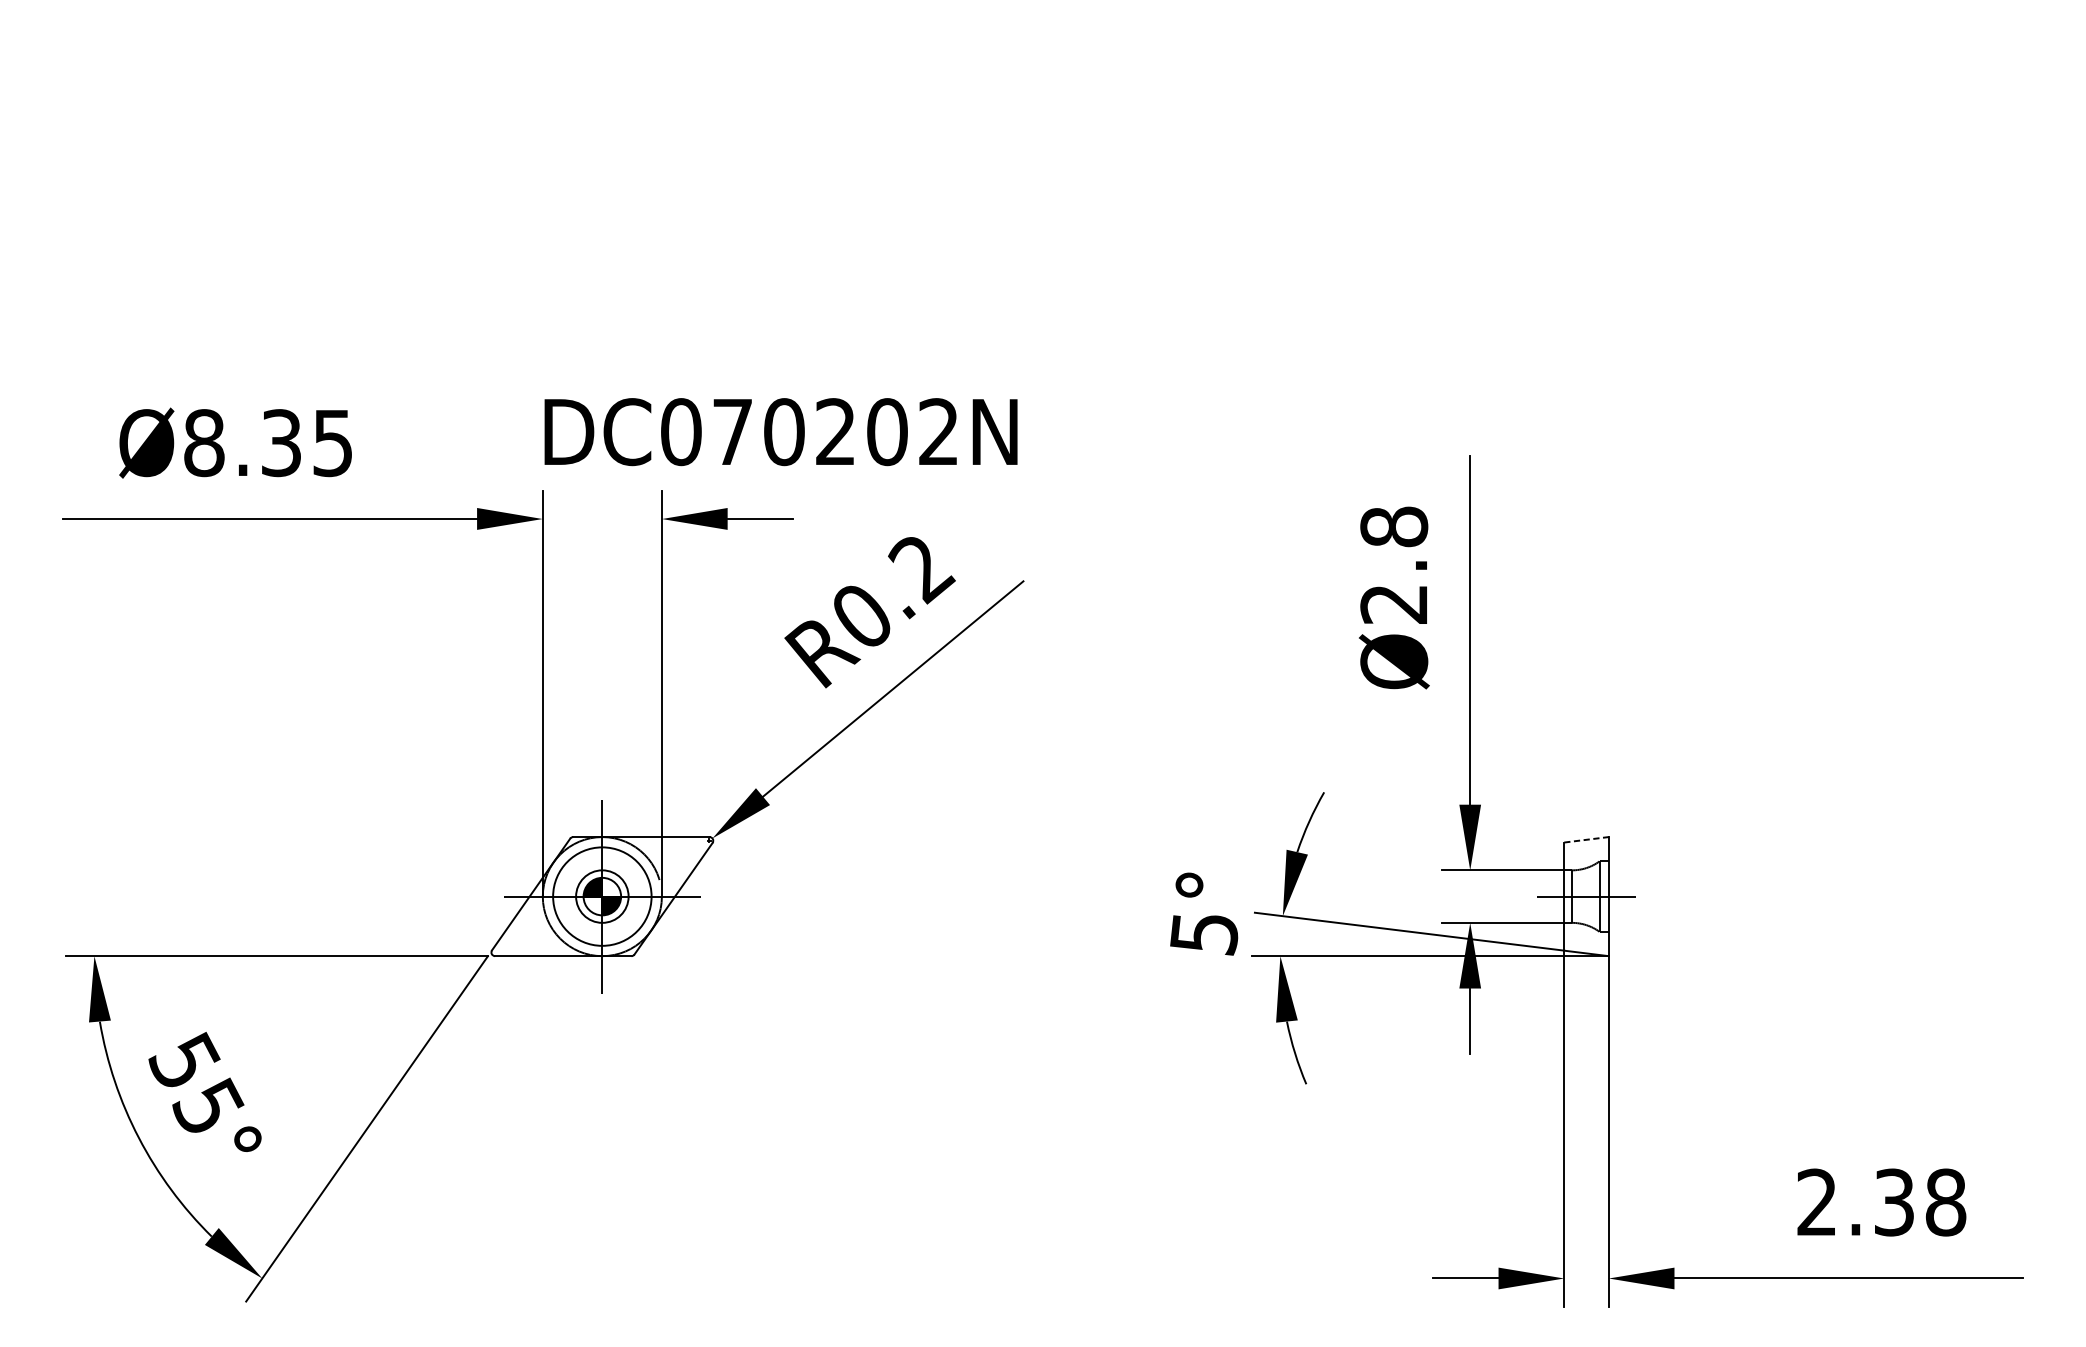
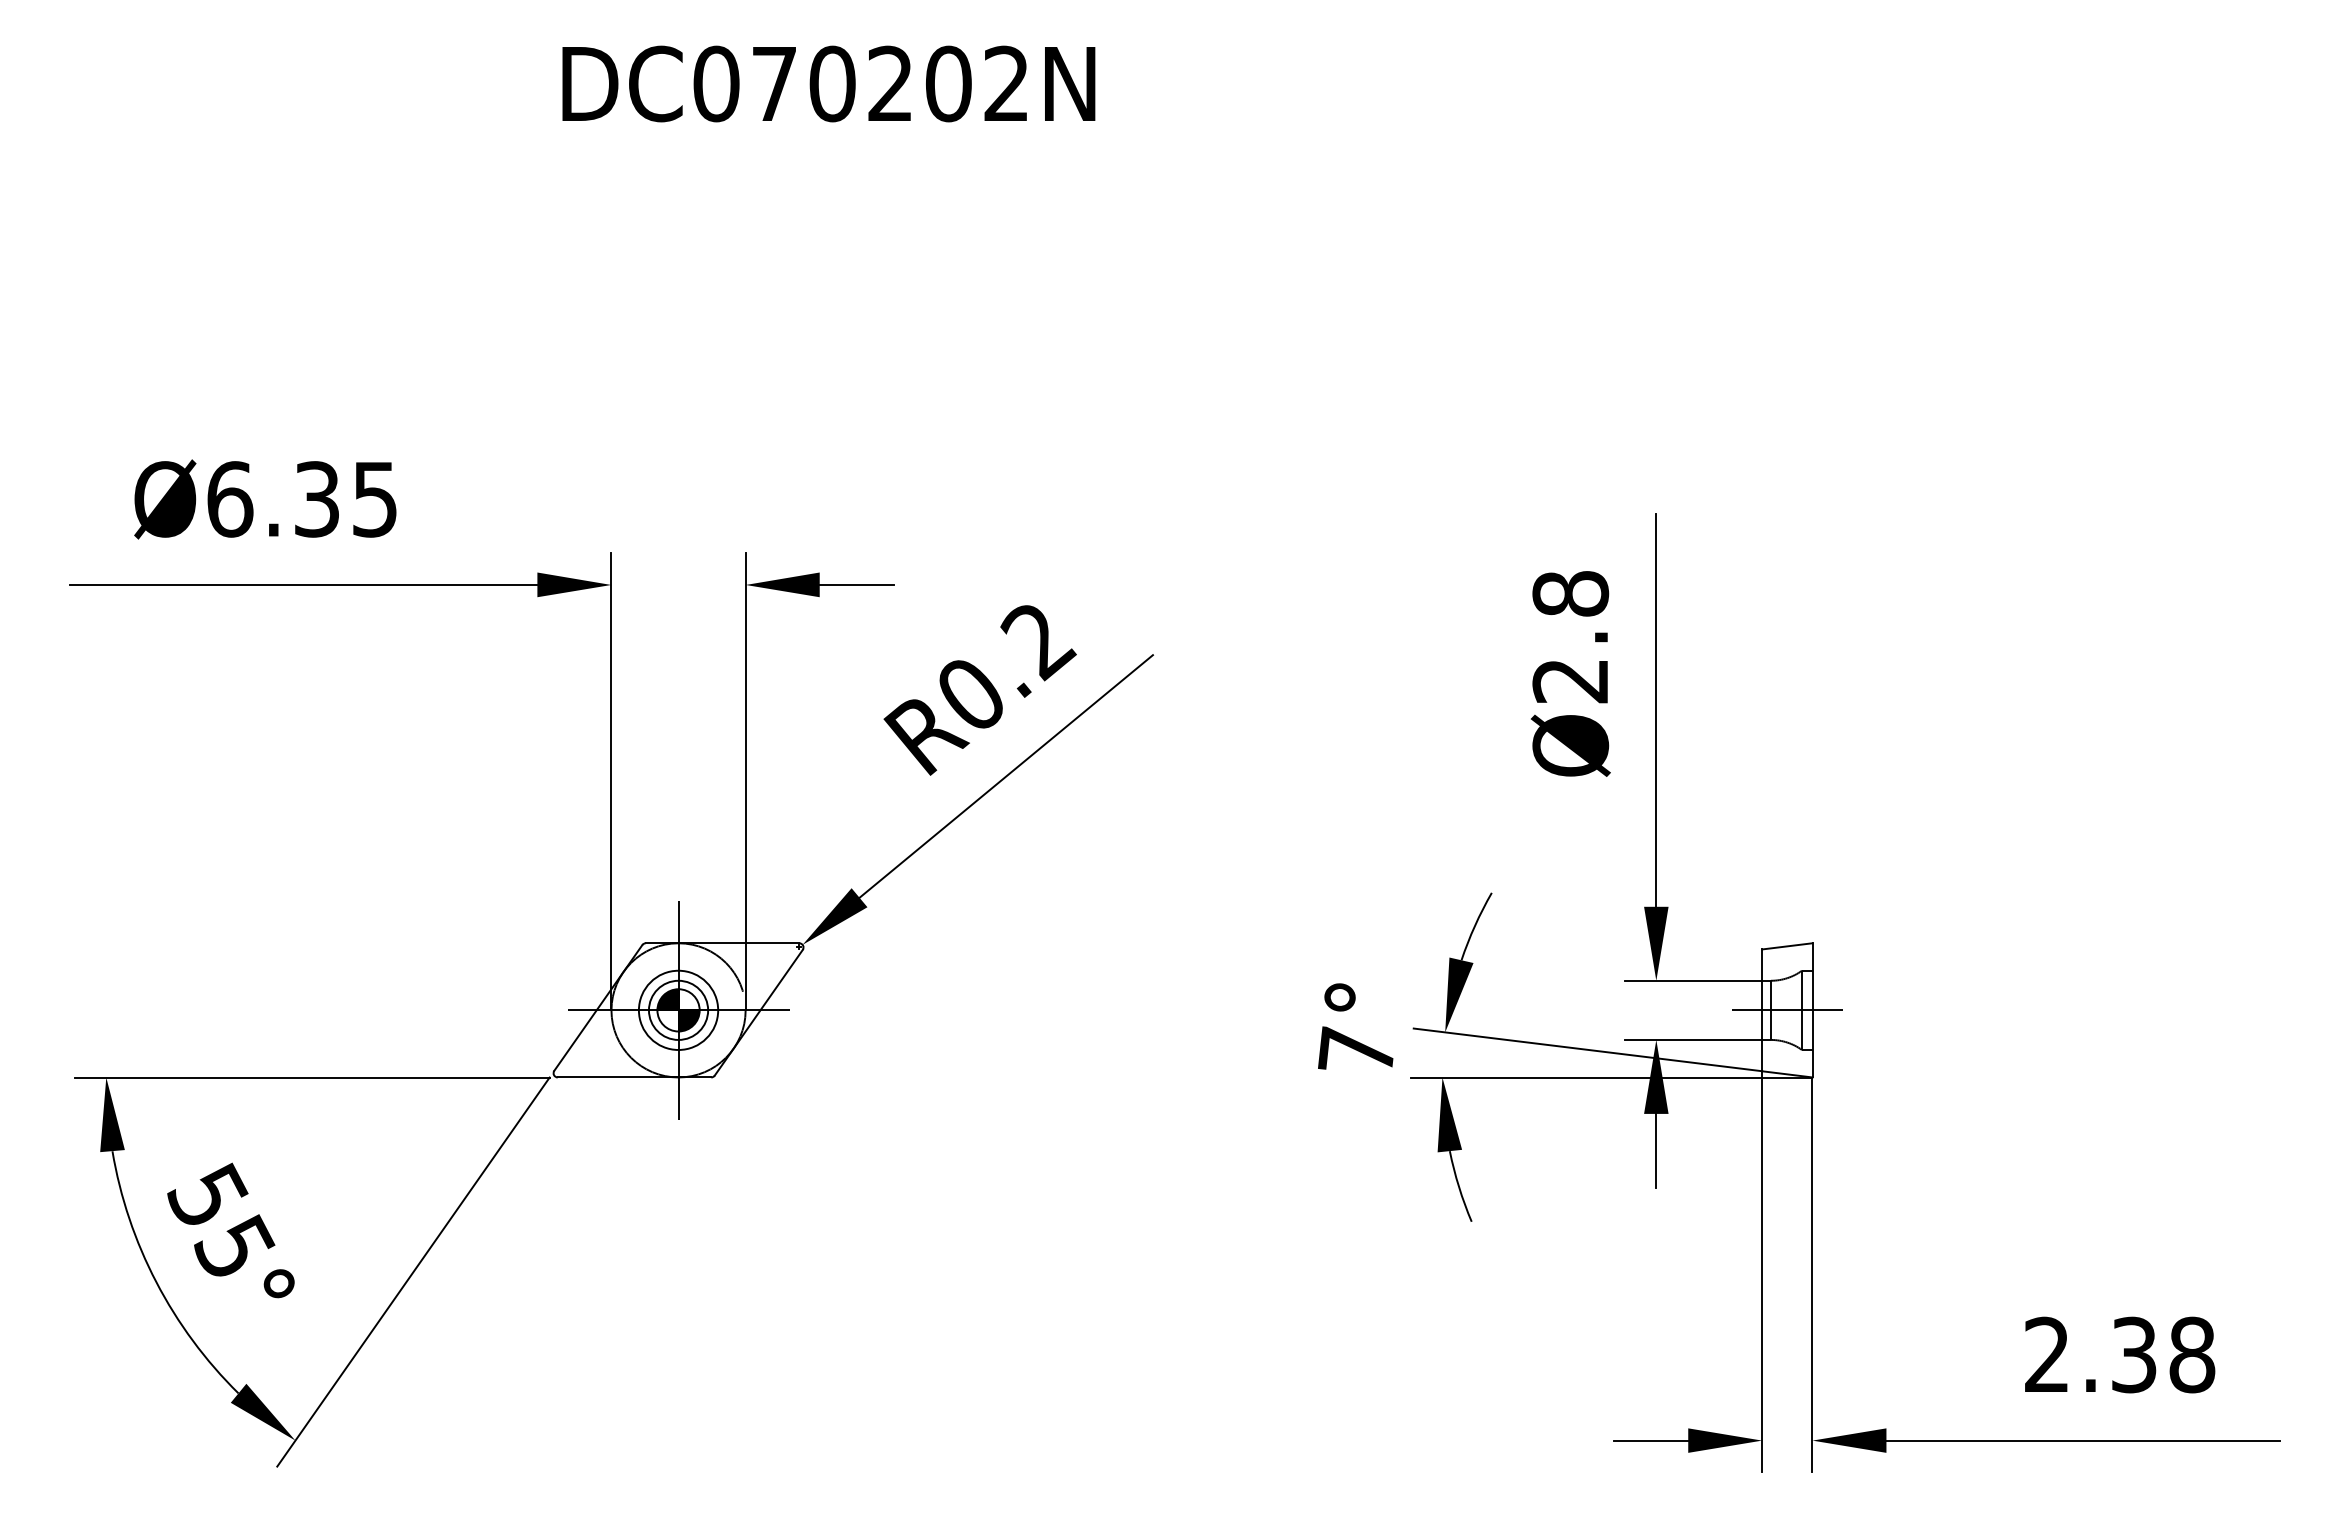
text: (780, 431) -> (828, 83), moved
text: (204, 443) -> (230, 499), Ø8.35 -> Ø6.35
line: (1586, 839) -> (1787, 946), dashed -> solid
circle: (602, 895) -> (678, 1009), size x0.71
text: (1204, 933) -> (1356, 1051), 5° -> 7°

